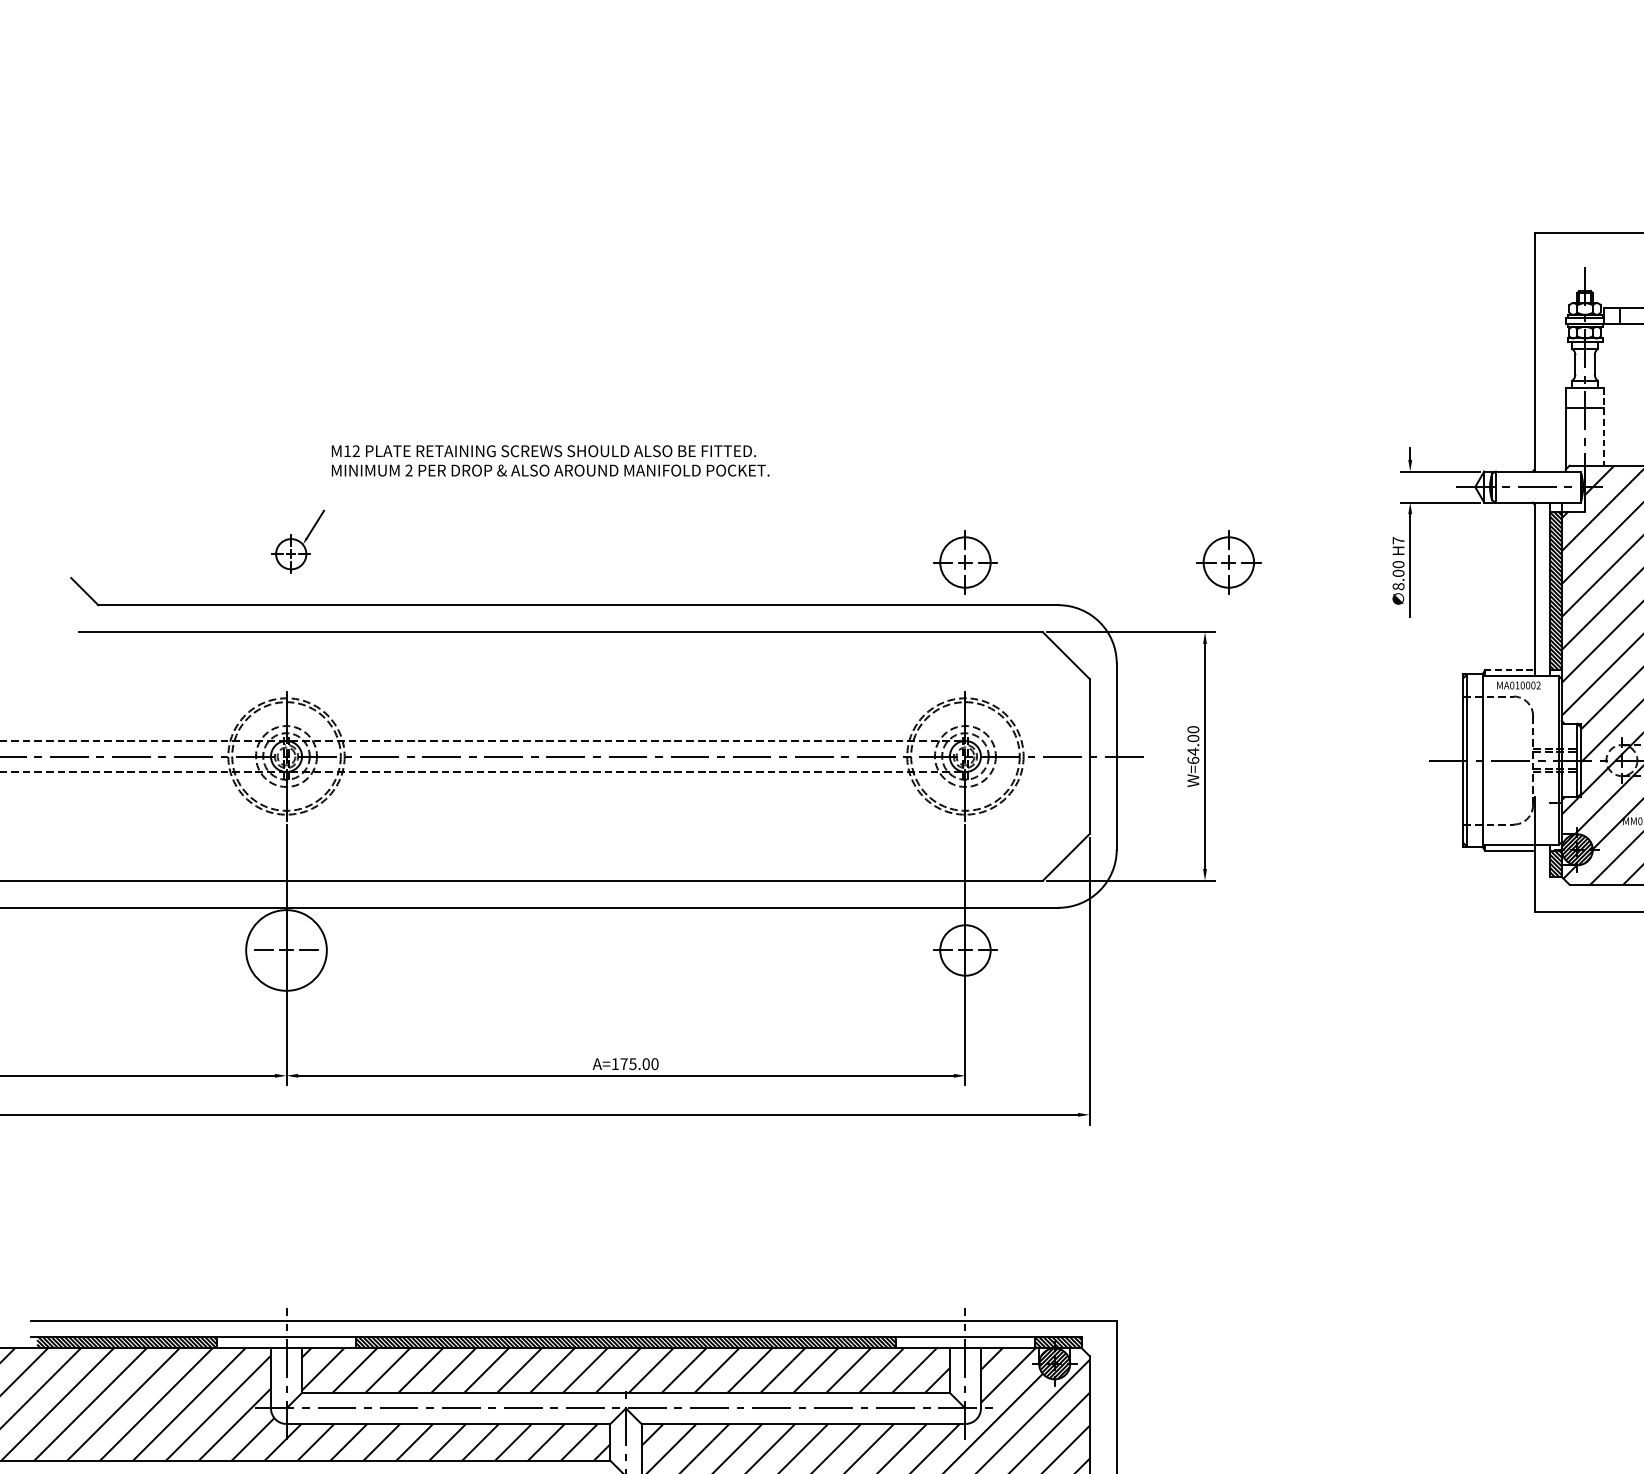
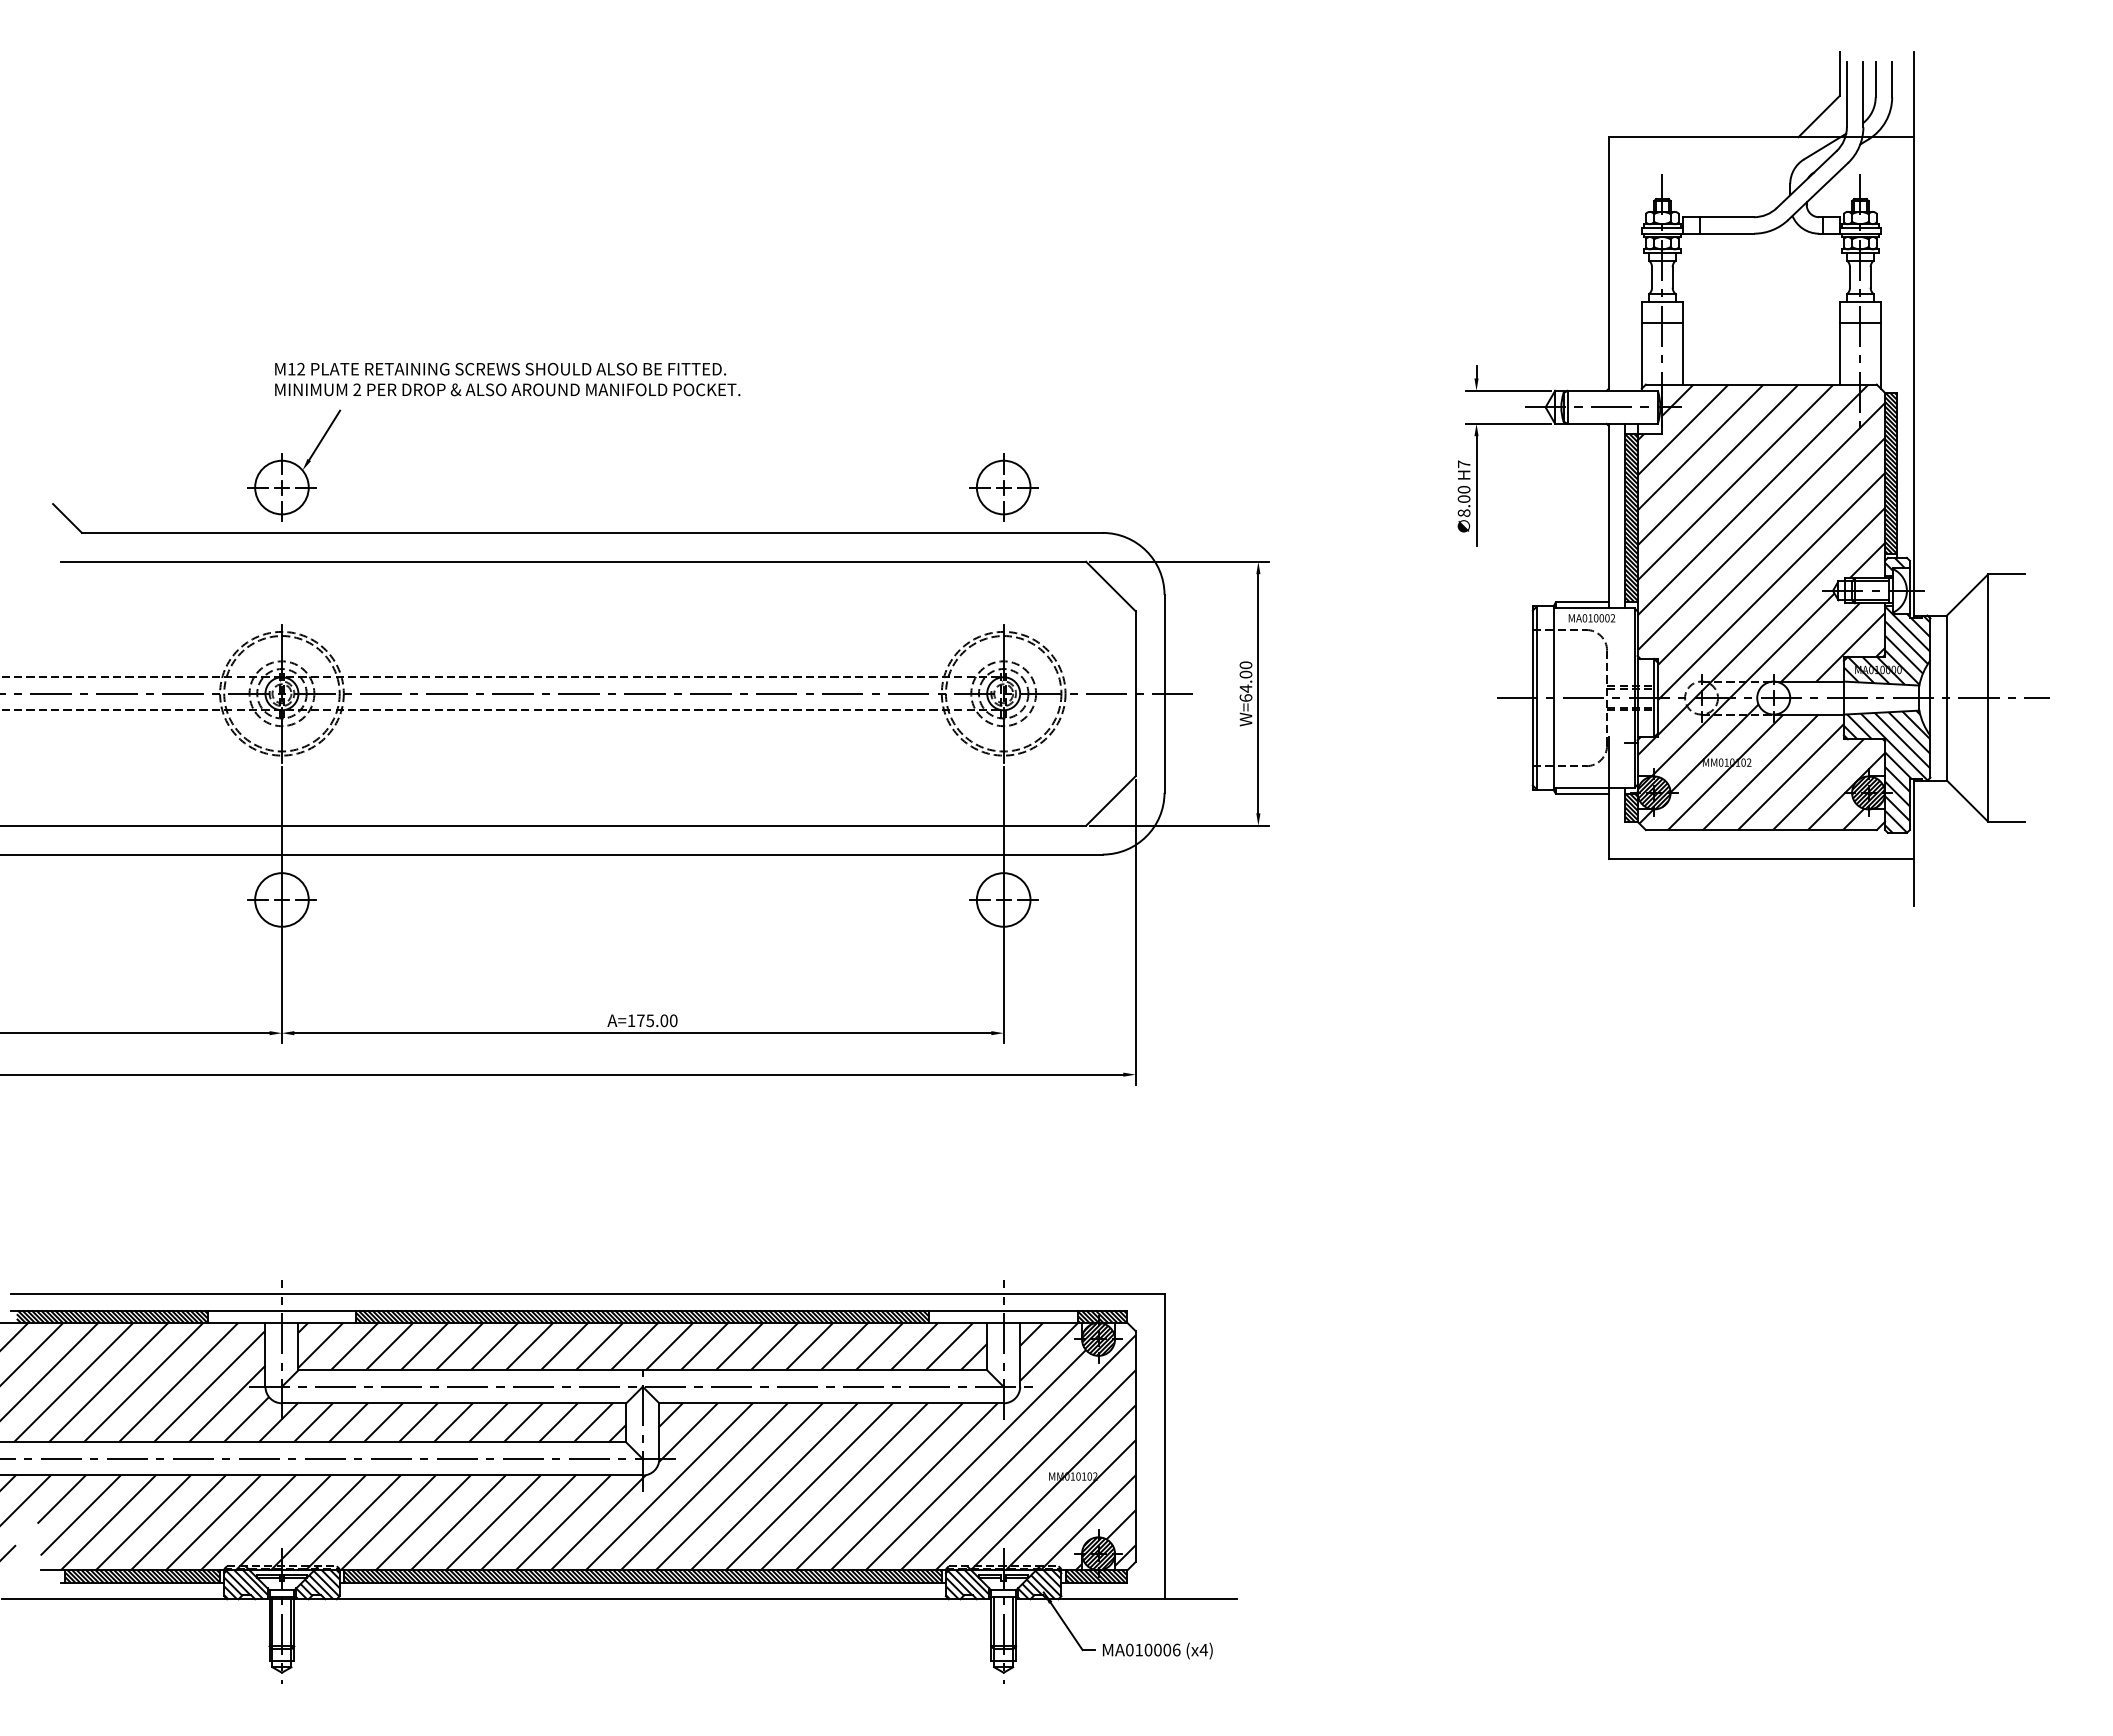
line: (1604, 427) -> (1683, 343), dashed -> solid
text: (550, 460) -> (507, 379), moved
part: (298, 541) -> (294, 465), size x1.67
part: (1228, 562) -> (1283, 487), removed
line: (1509, 670) -> (1582, 602), dashed -> solid
circle: (286, 950) -> (281, 899), size x0.62

